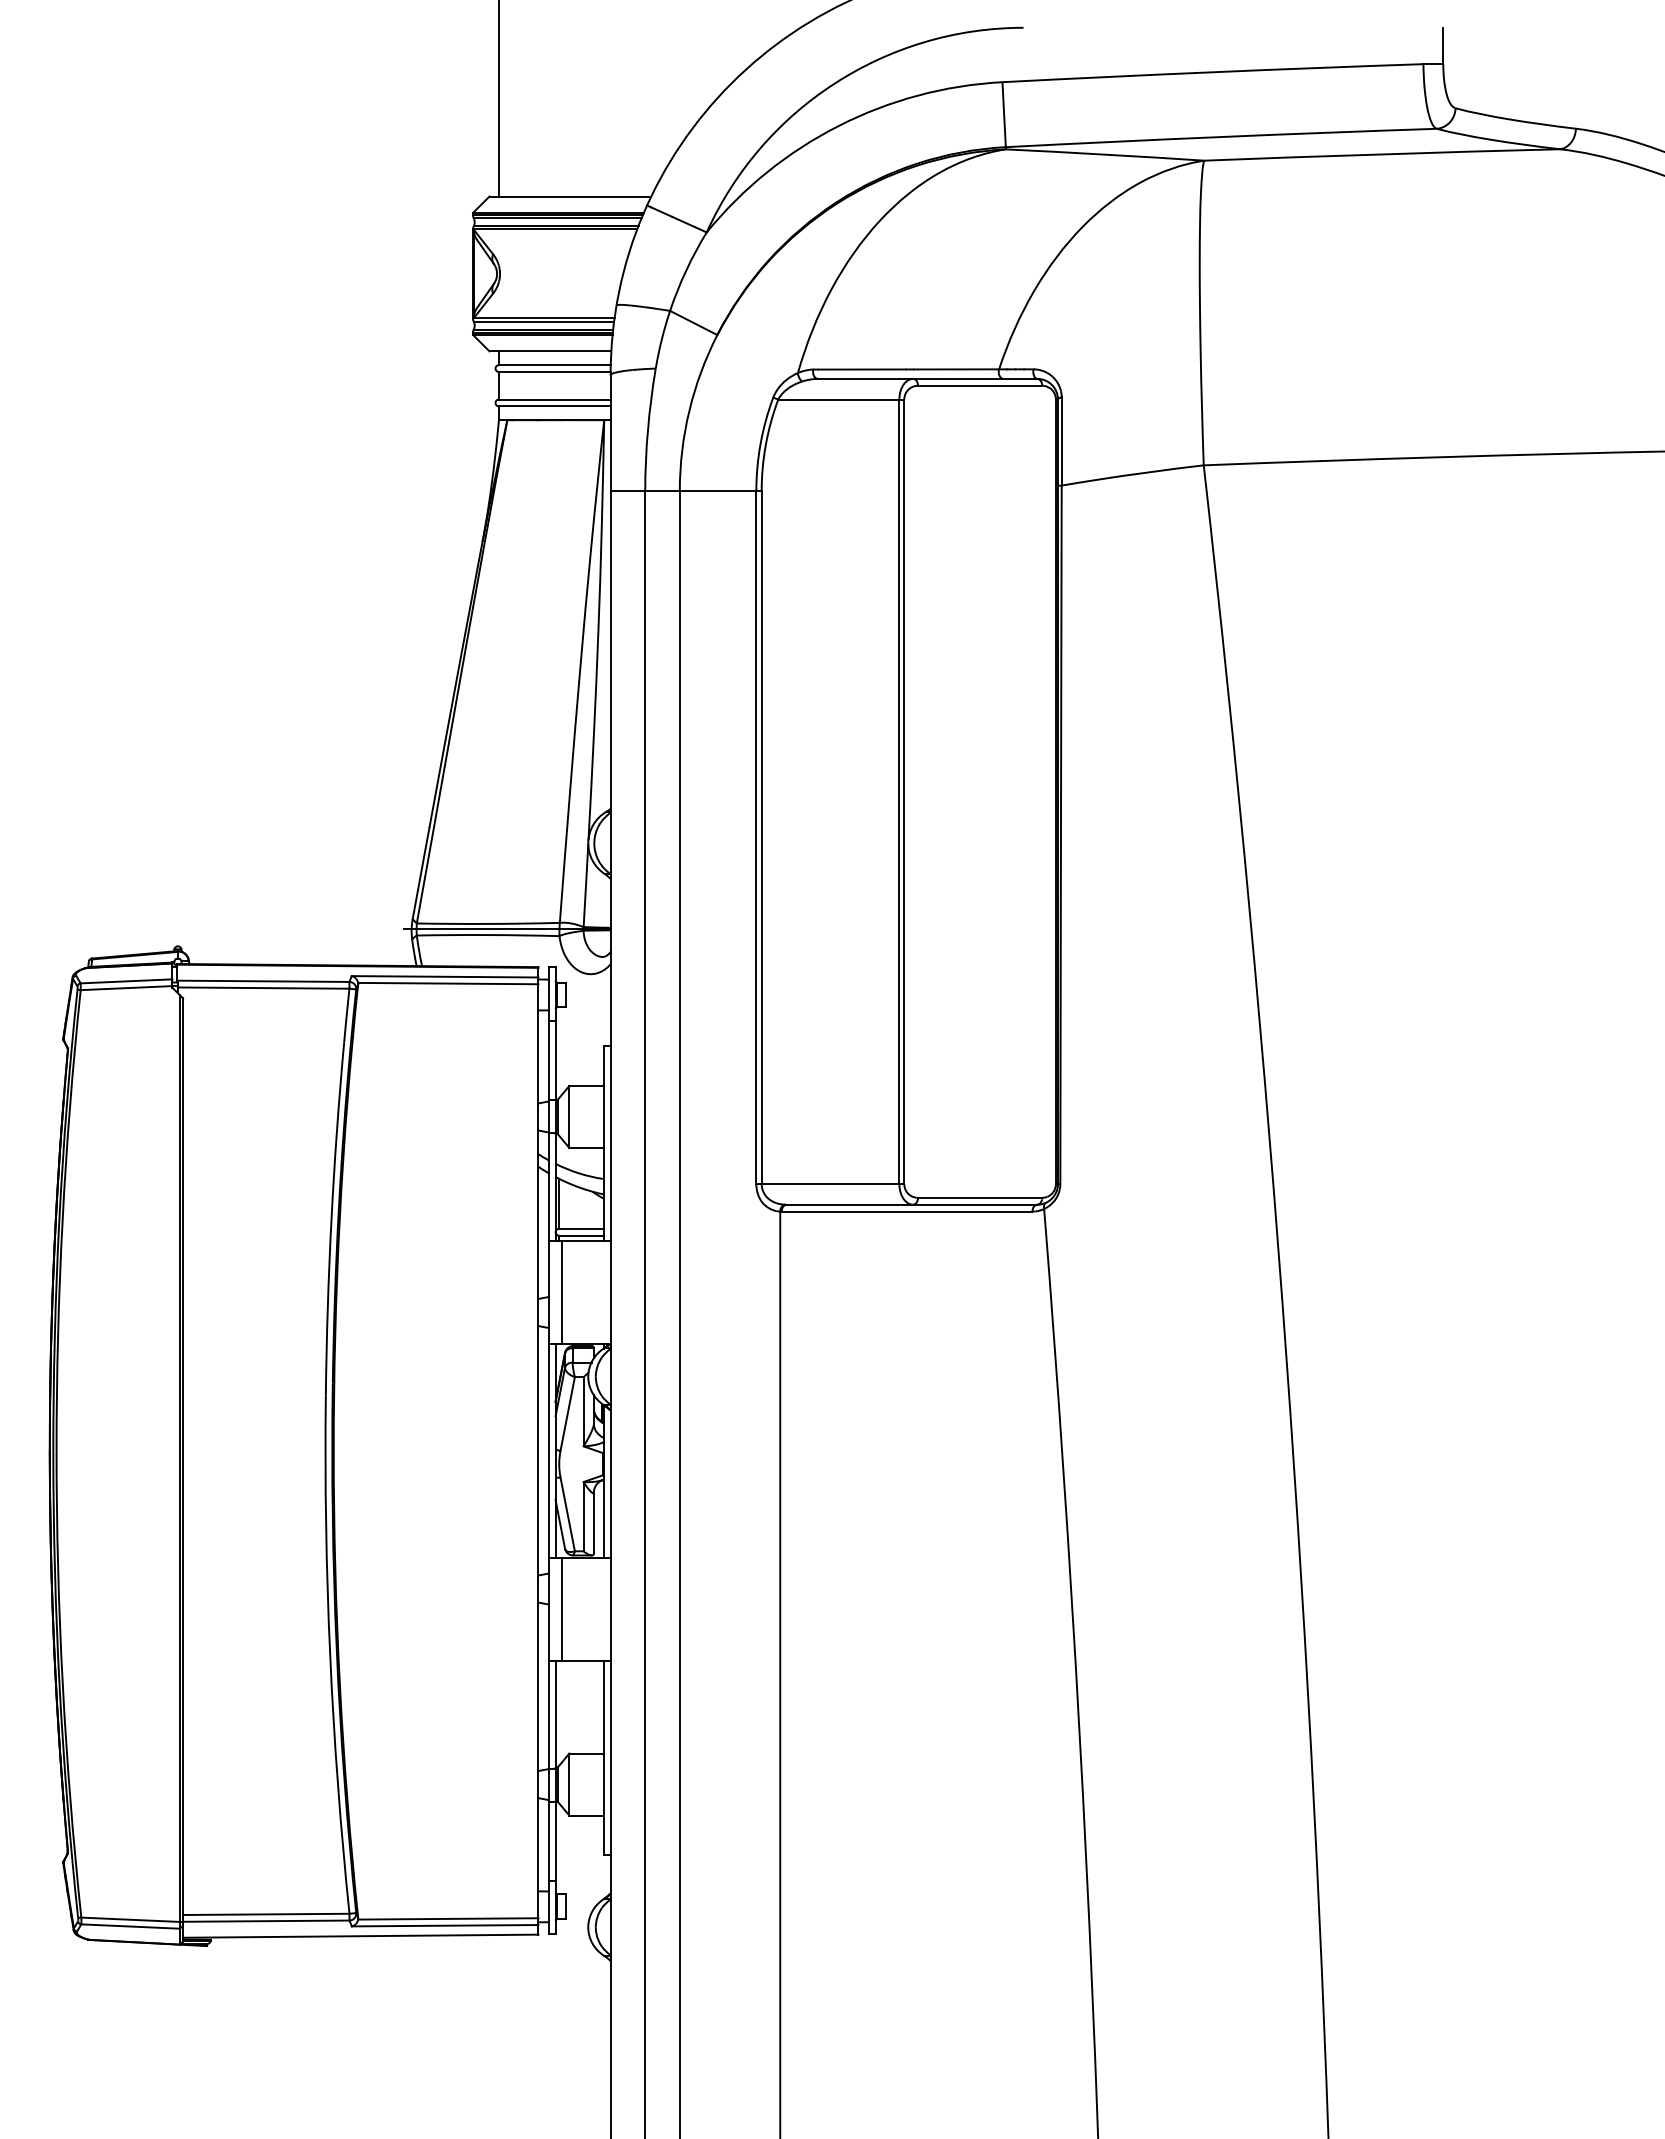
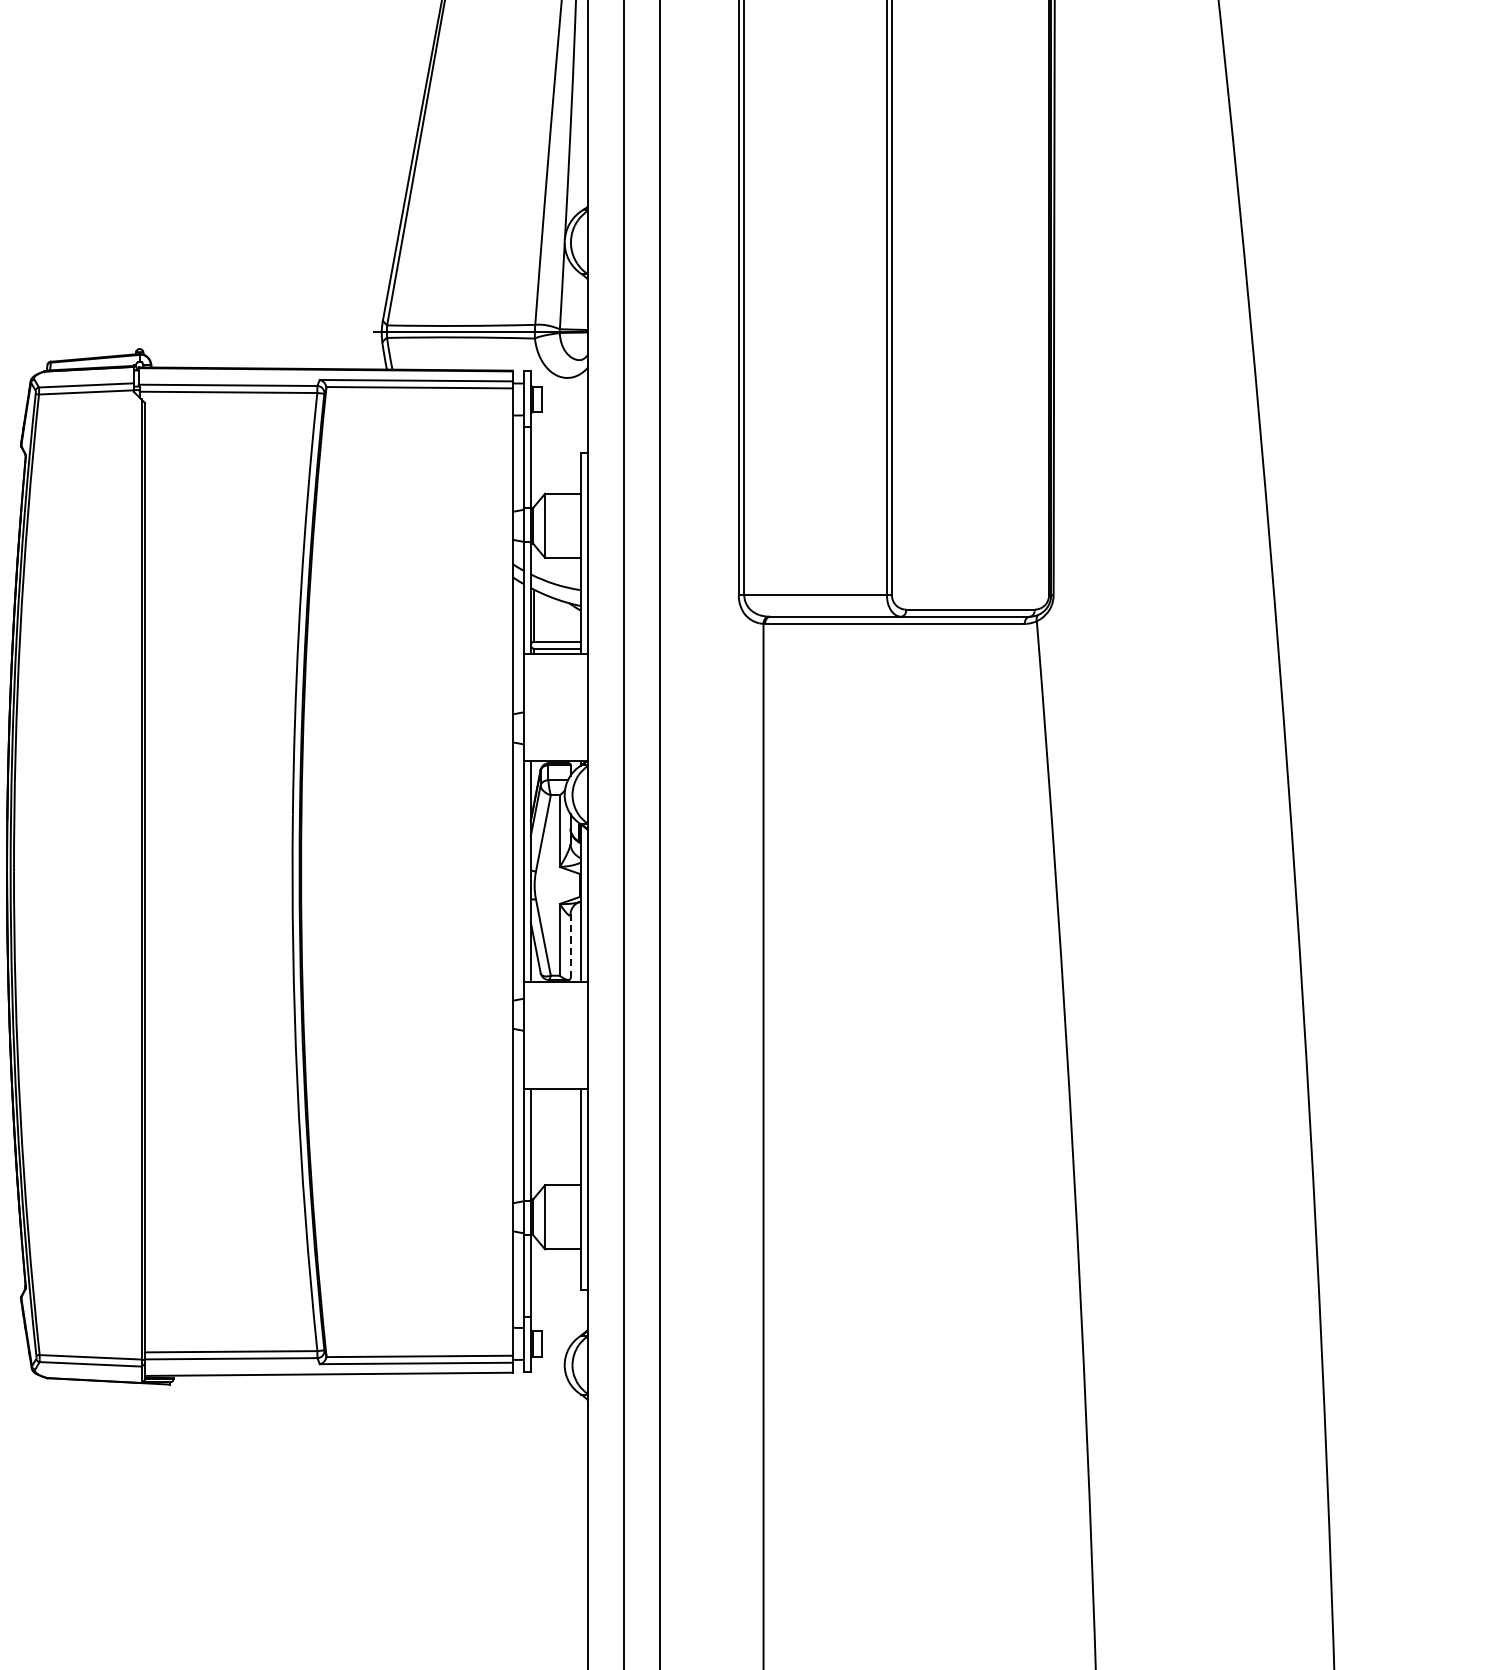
line: (562, 1292) -> (538, 707), removed
line: (593, 1522) -> (570, 945), solid -> dashed
line: (562, 1608) -> (538, 1034), removed

